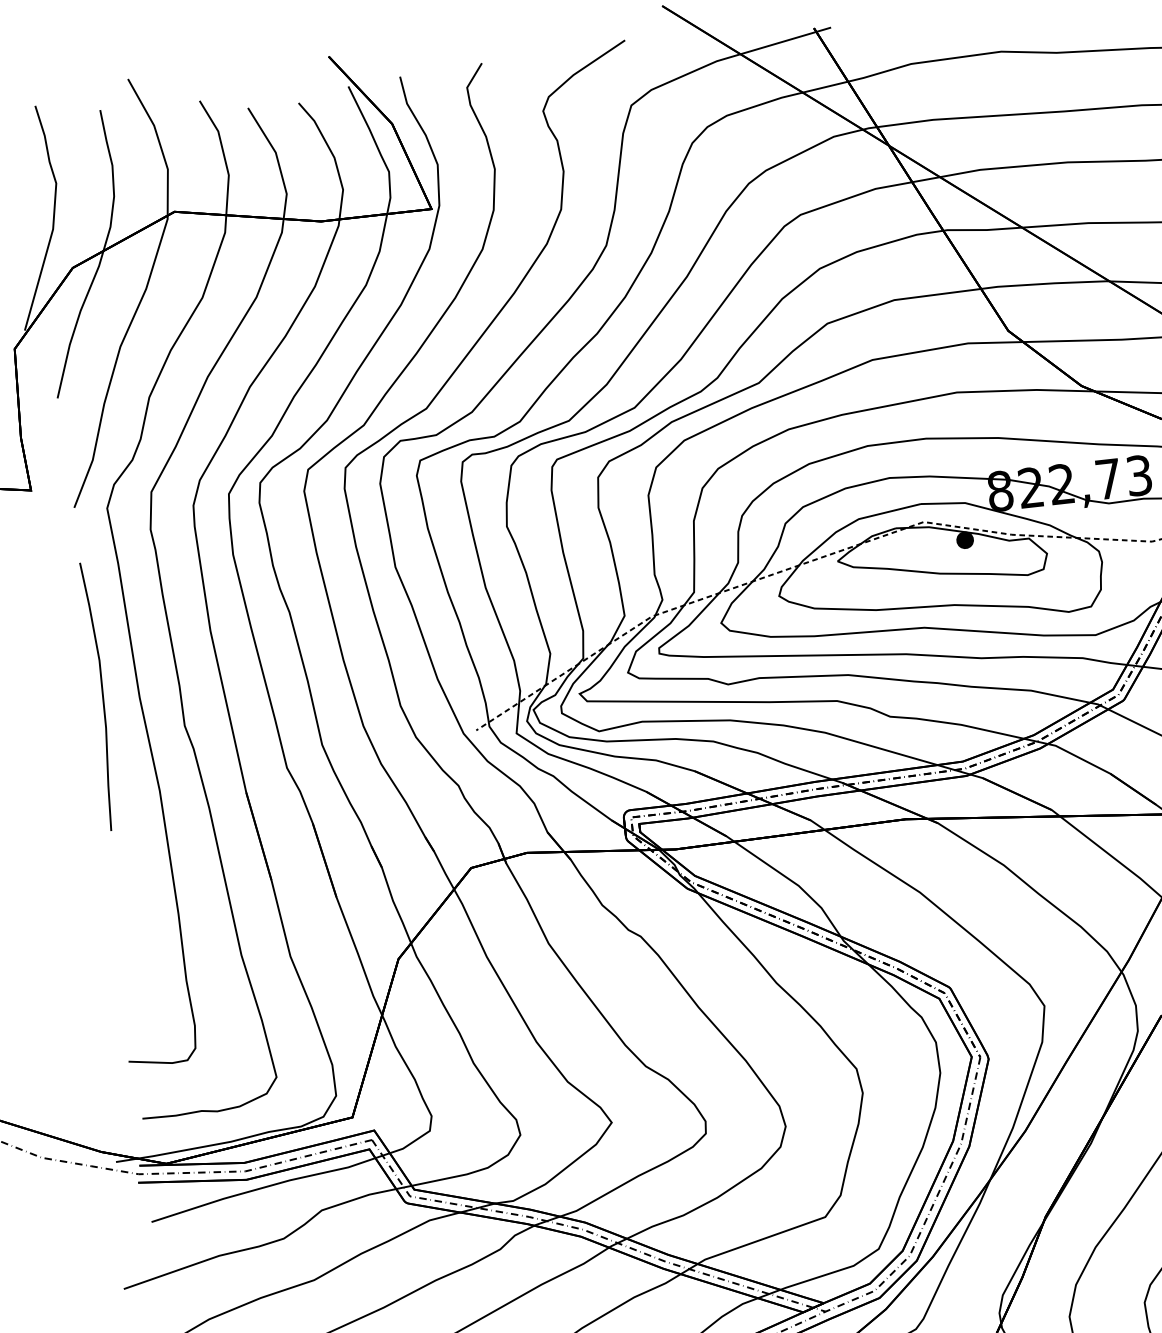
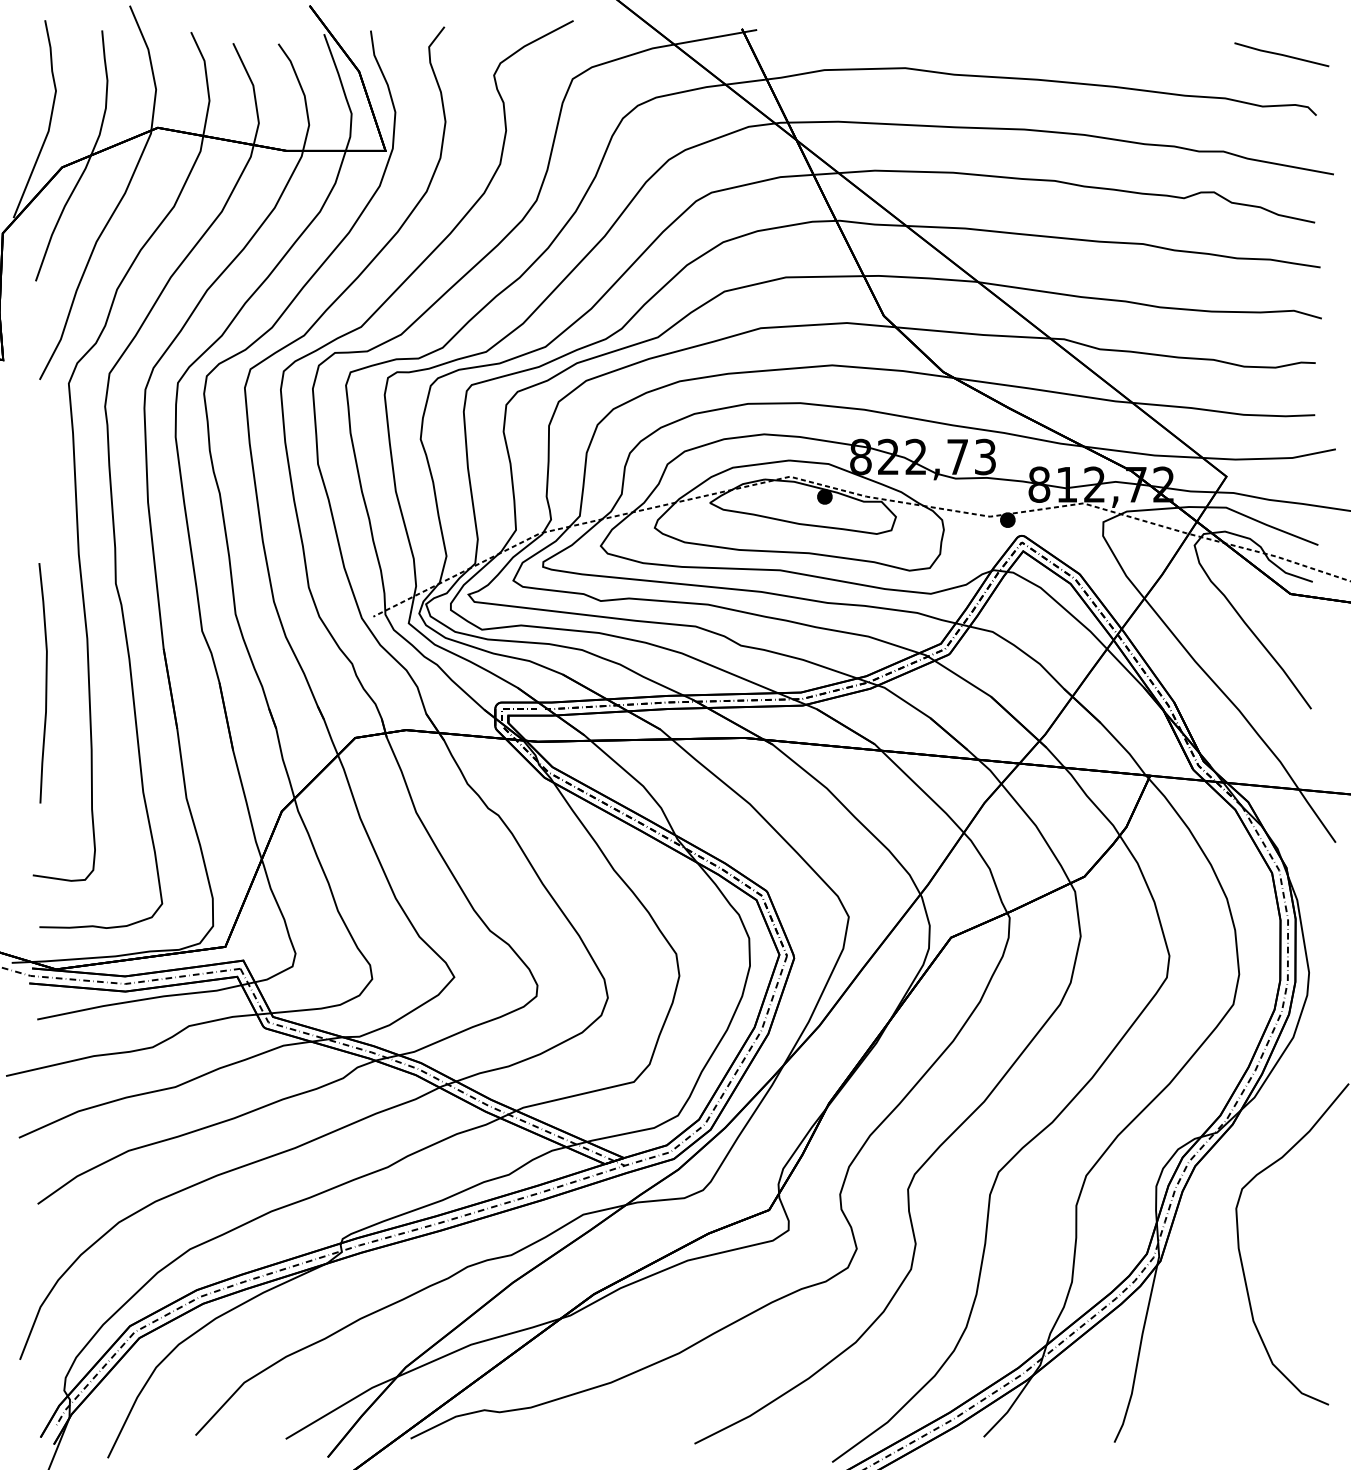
curve: (101, 696) -> (45, 683), moved

